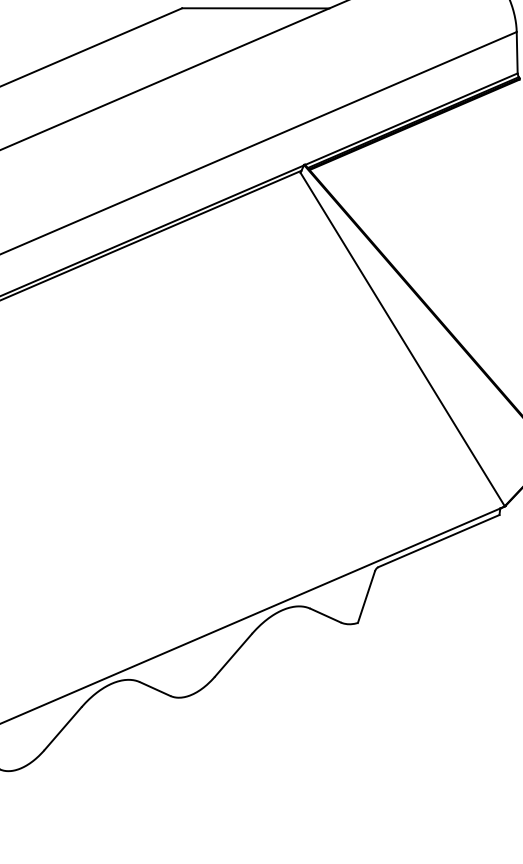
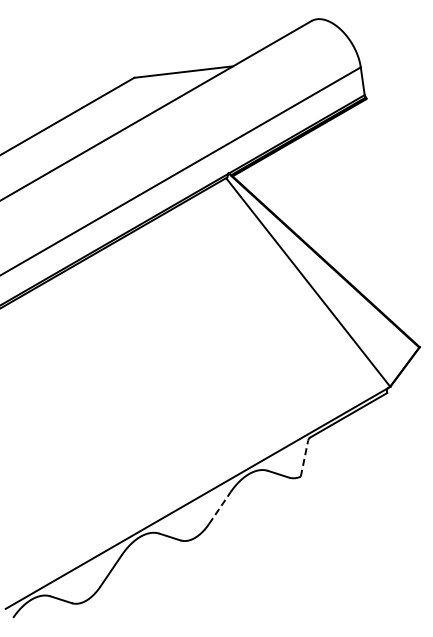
line: (366, 596) -> (304, 458), solid -> dashed
line: (234, 654) -> (220, 507), solid -> dashed

